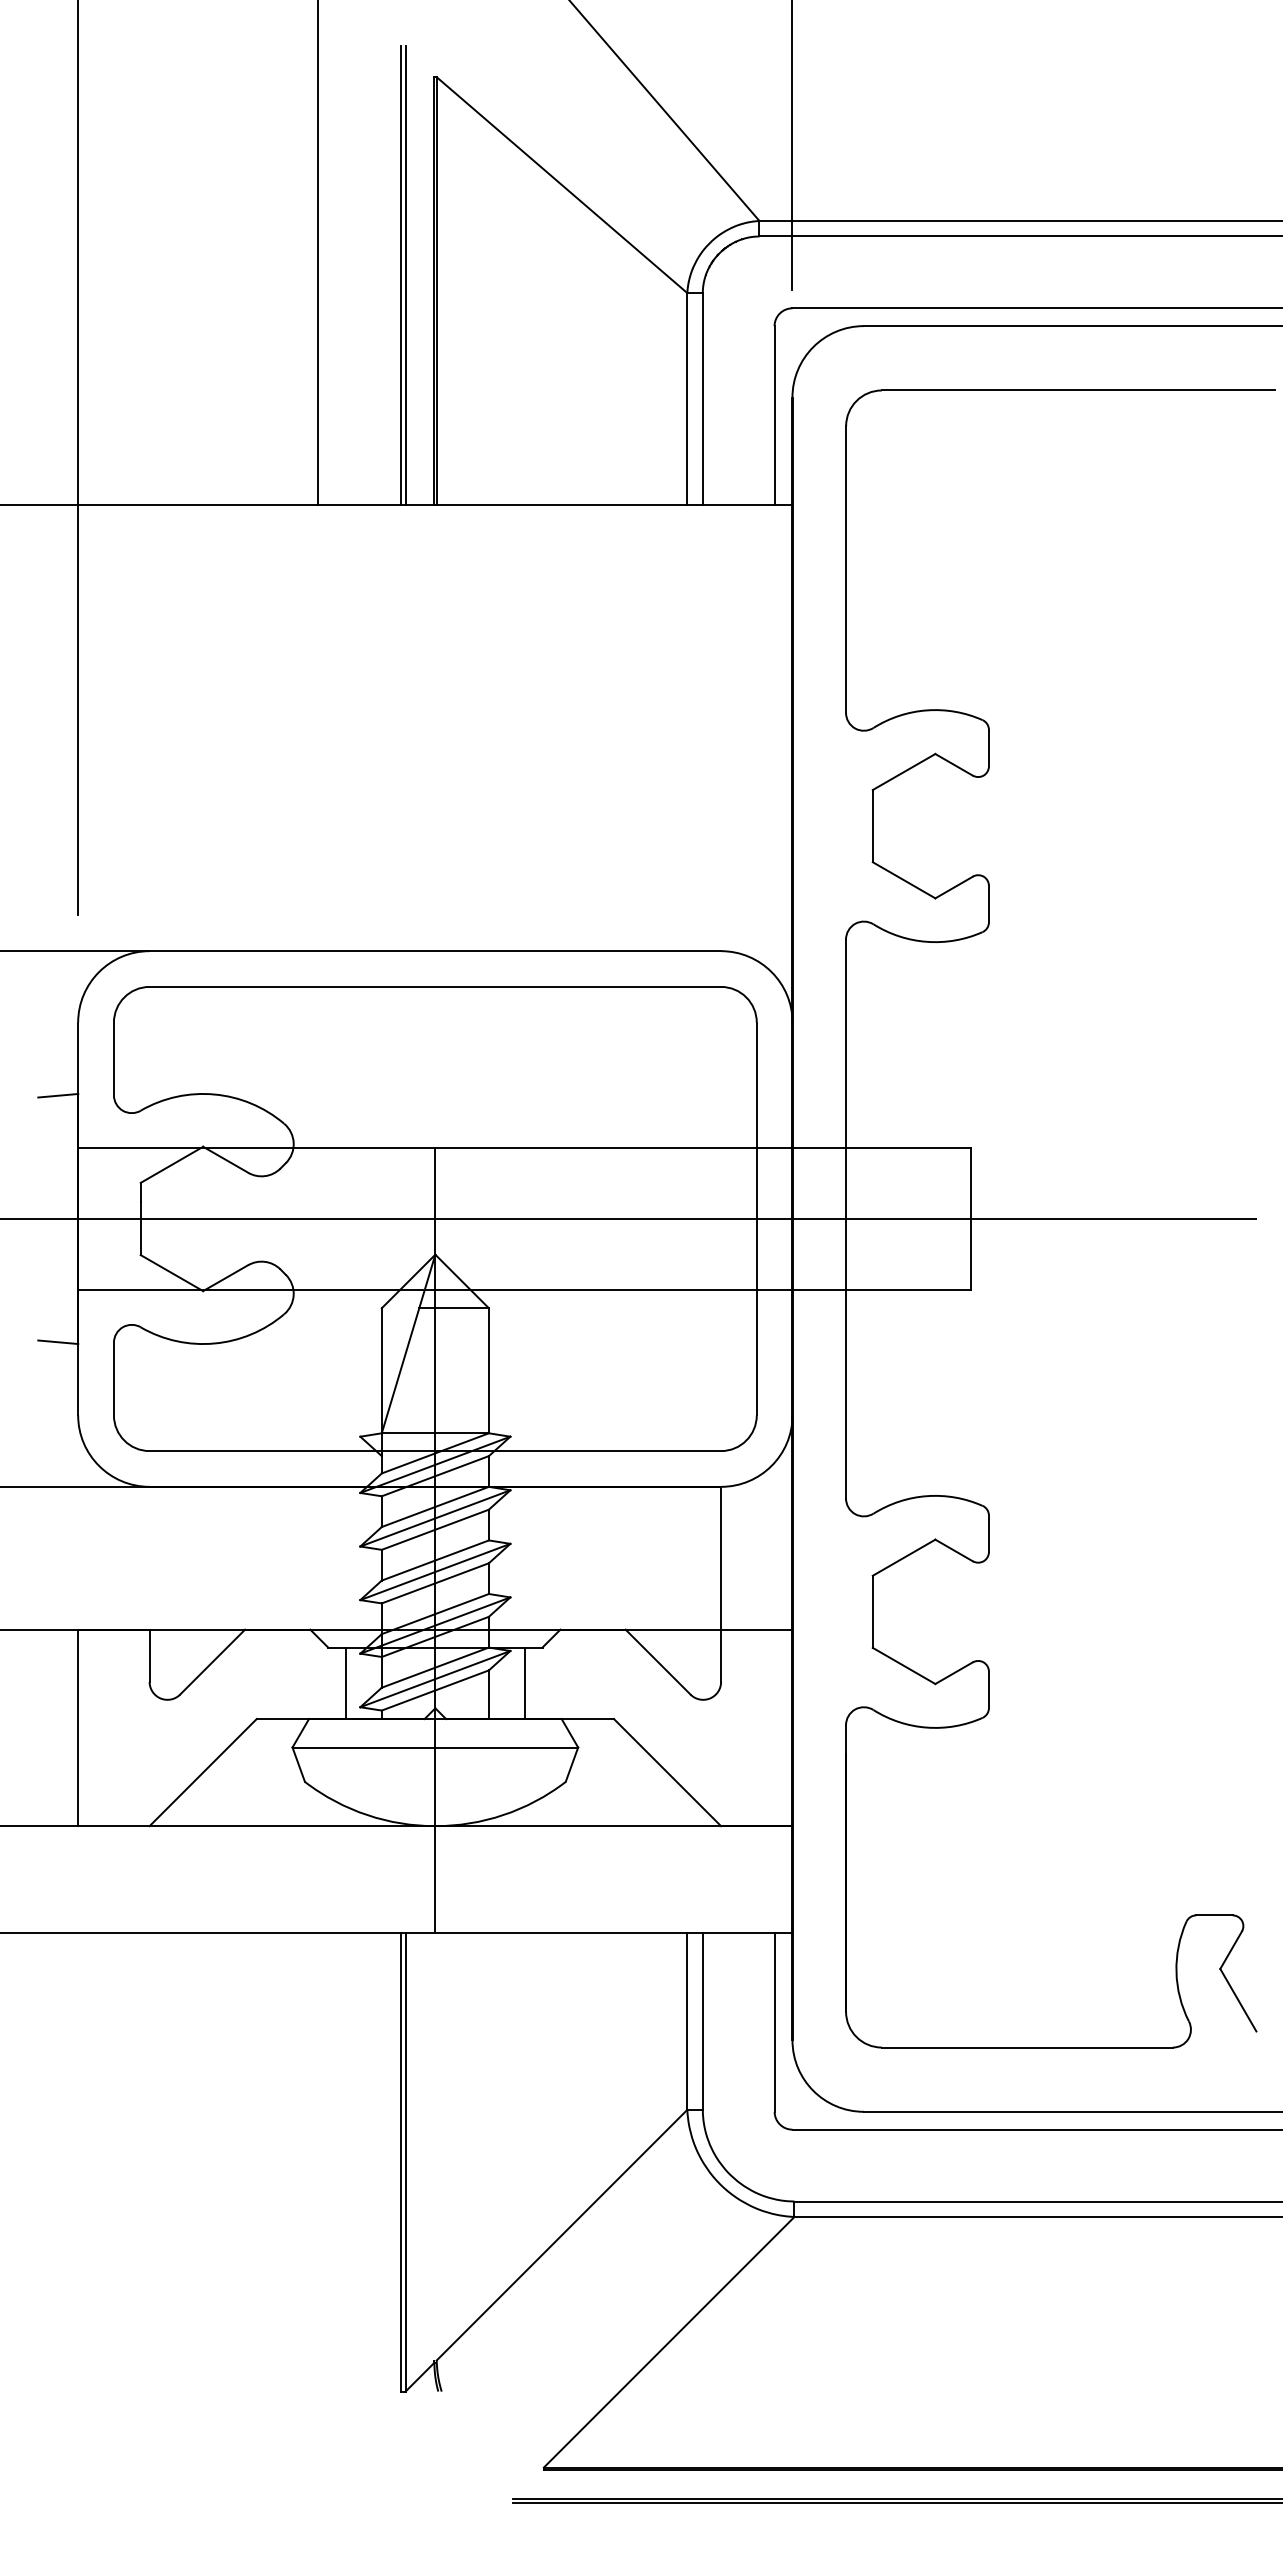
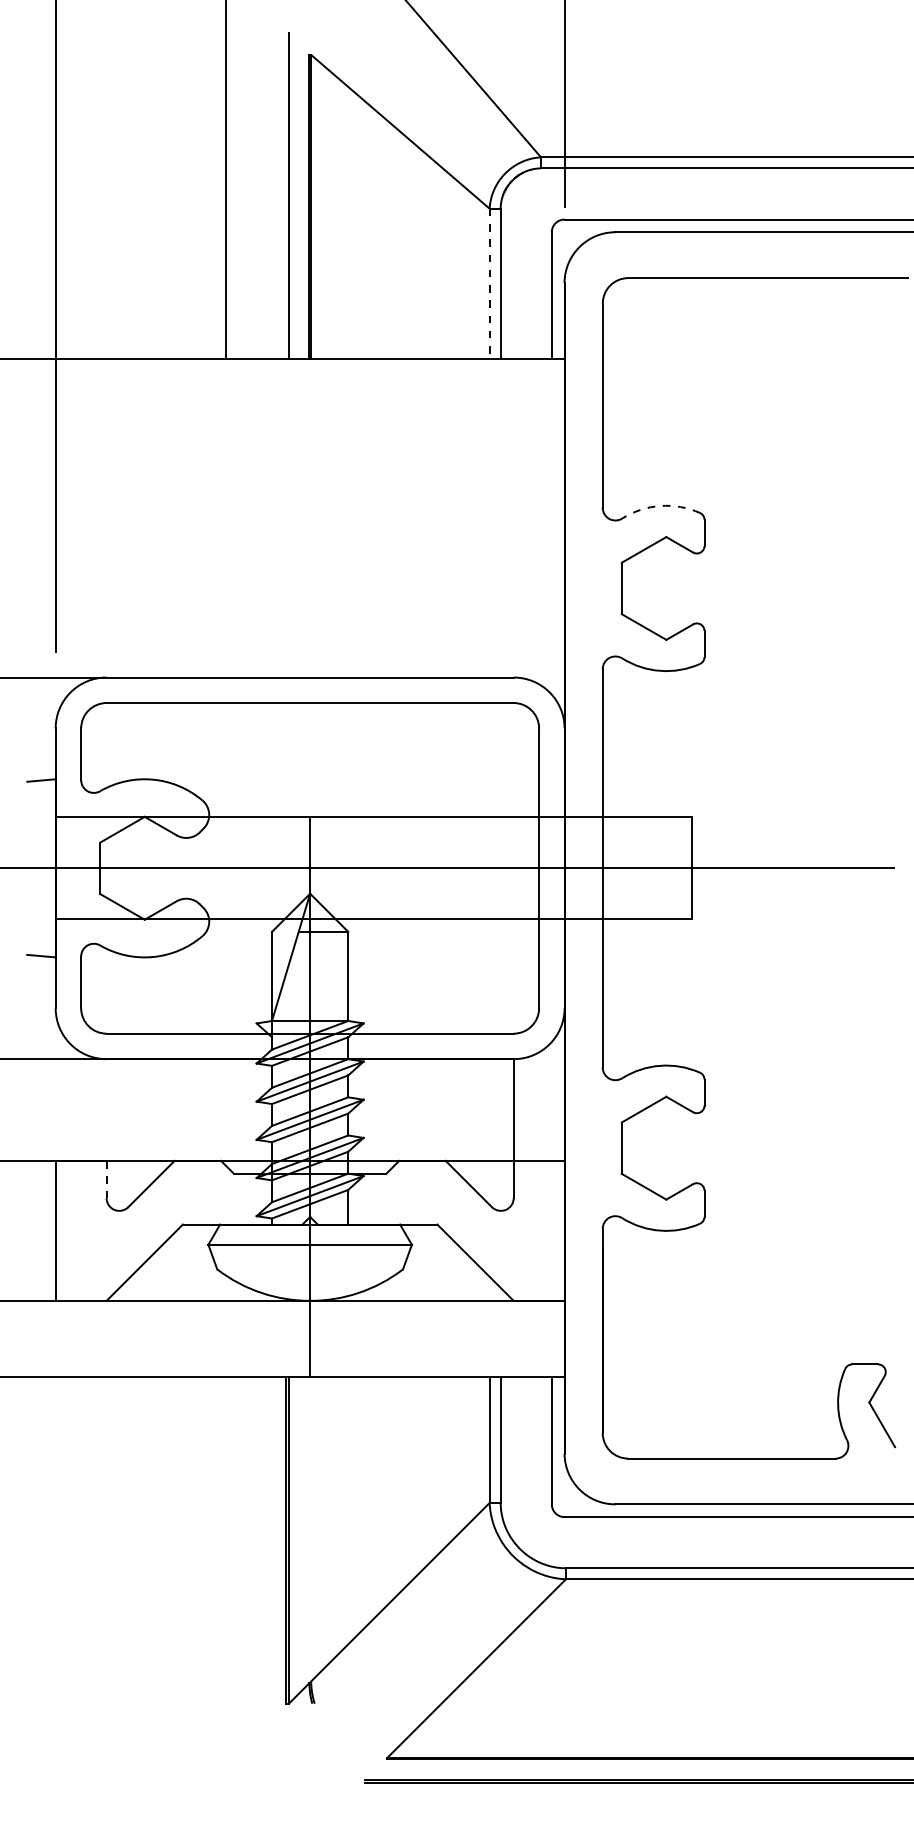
line: (401, 275) -> (286, 196), removed
line: (687, 398) -> (489, 283), solid -> dashed
arc: (927, 710) -> (660, 506), solid -> dashed
line: (149, 1656) -> (106, 1180), solid -> dashed
line: (346, 1683) -> (246, 1199), removed
line: (524, 1683) -> (373, 1199), removed

